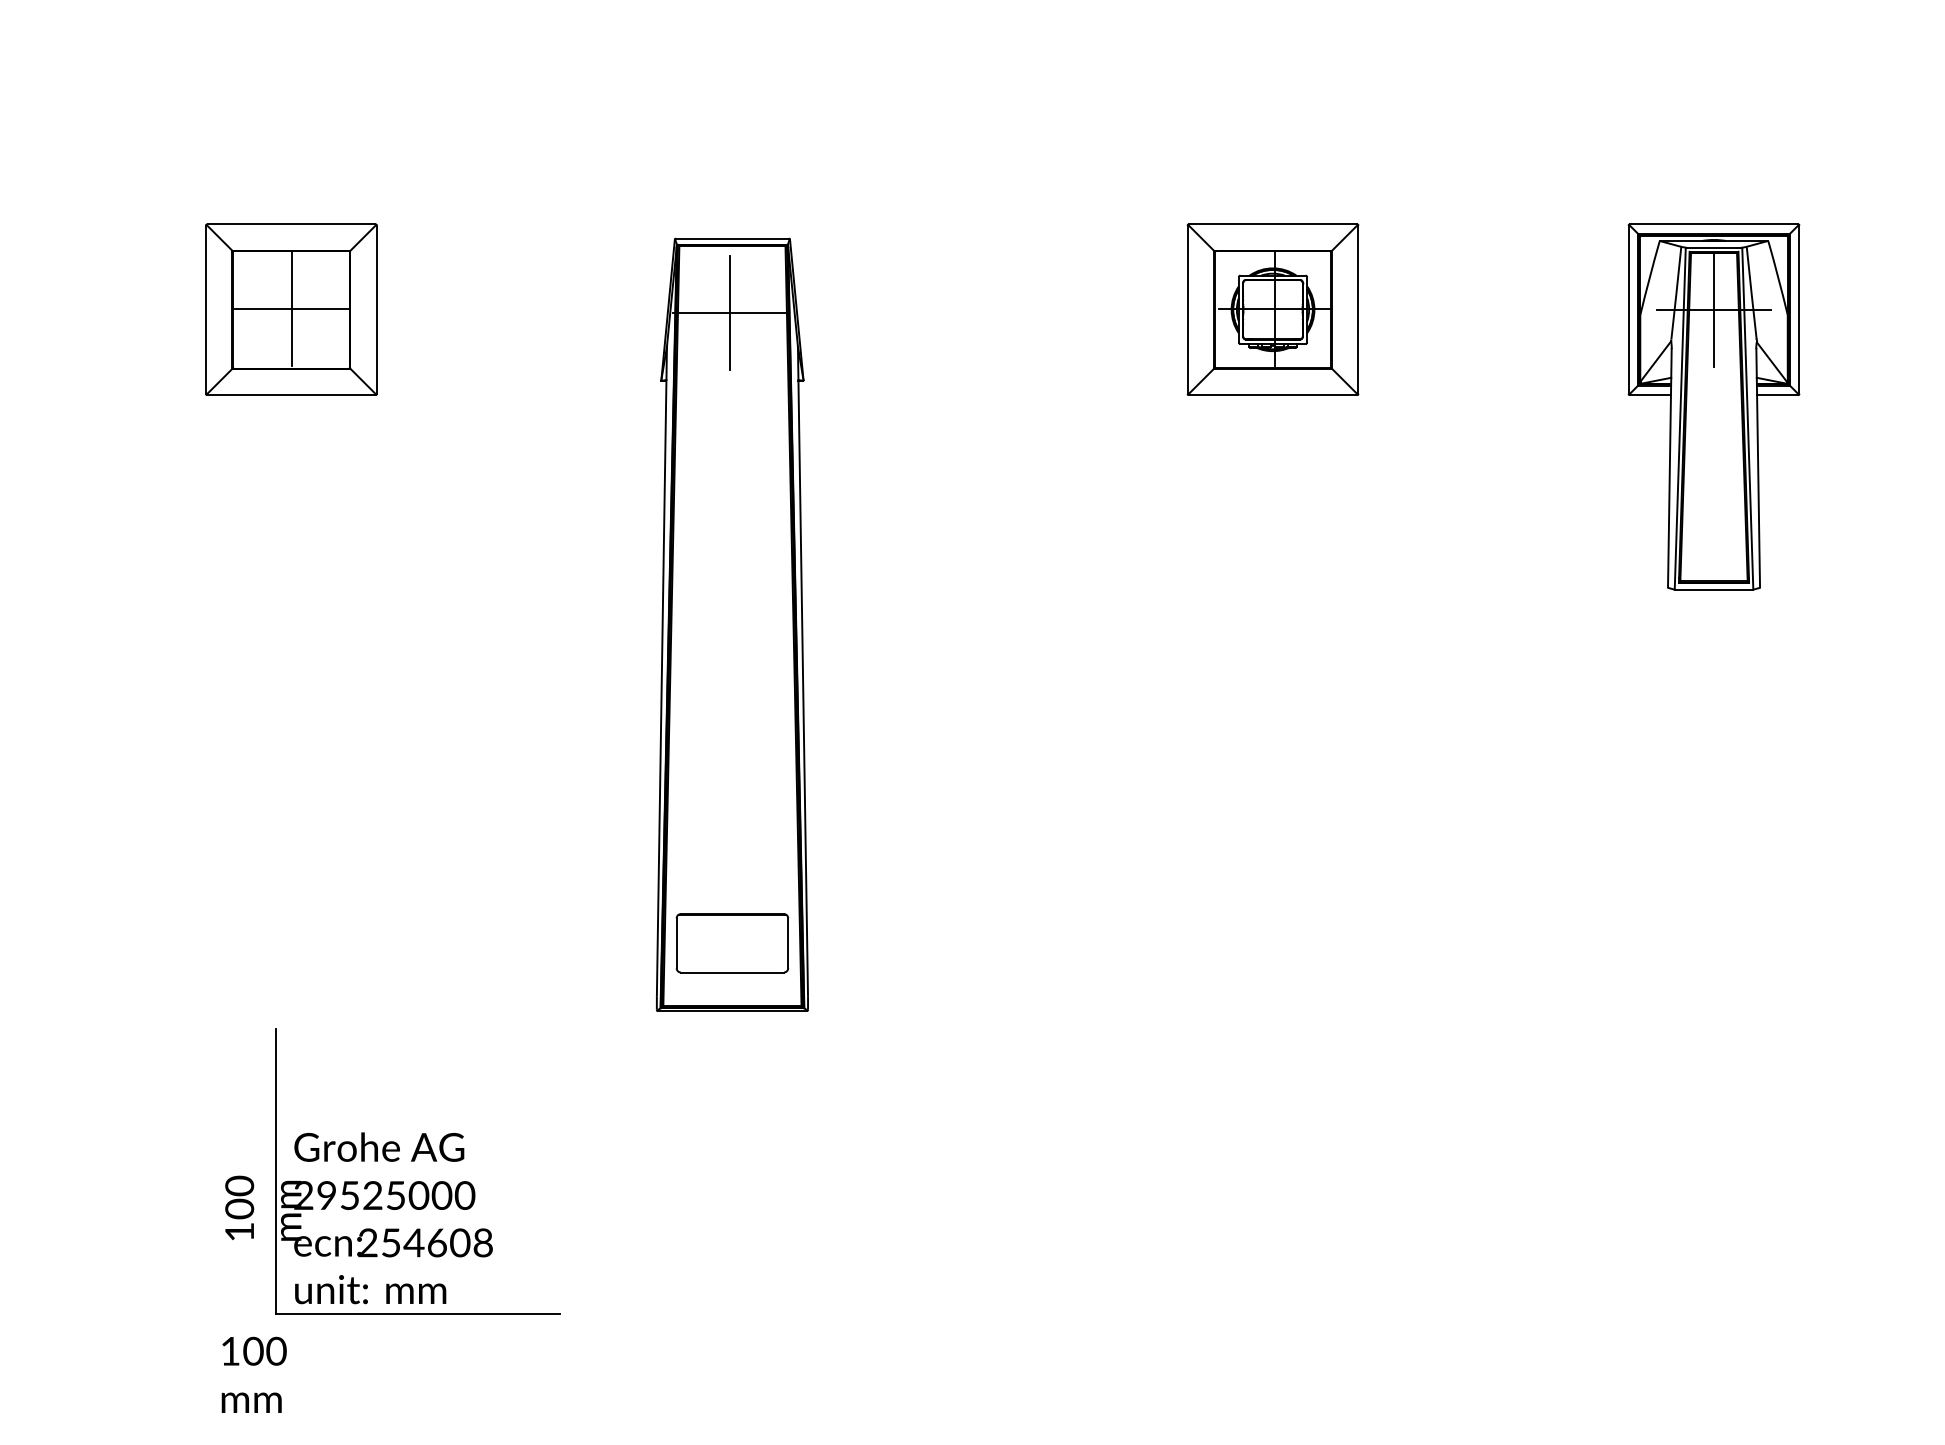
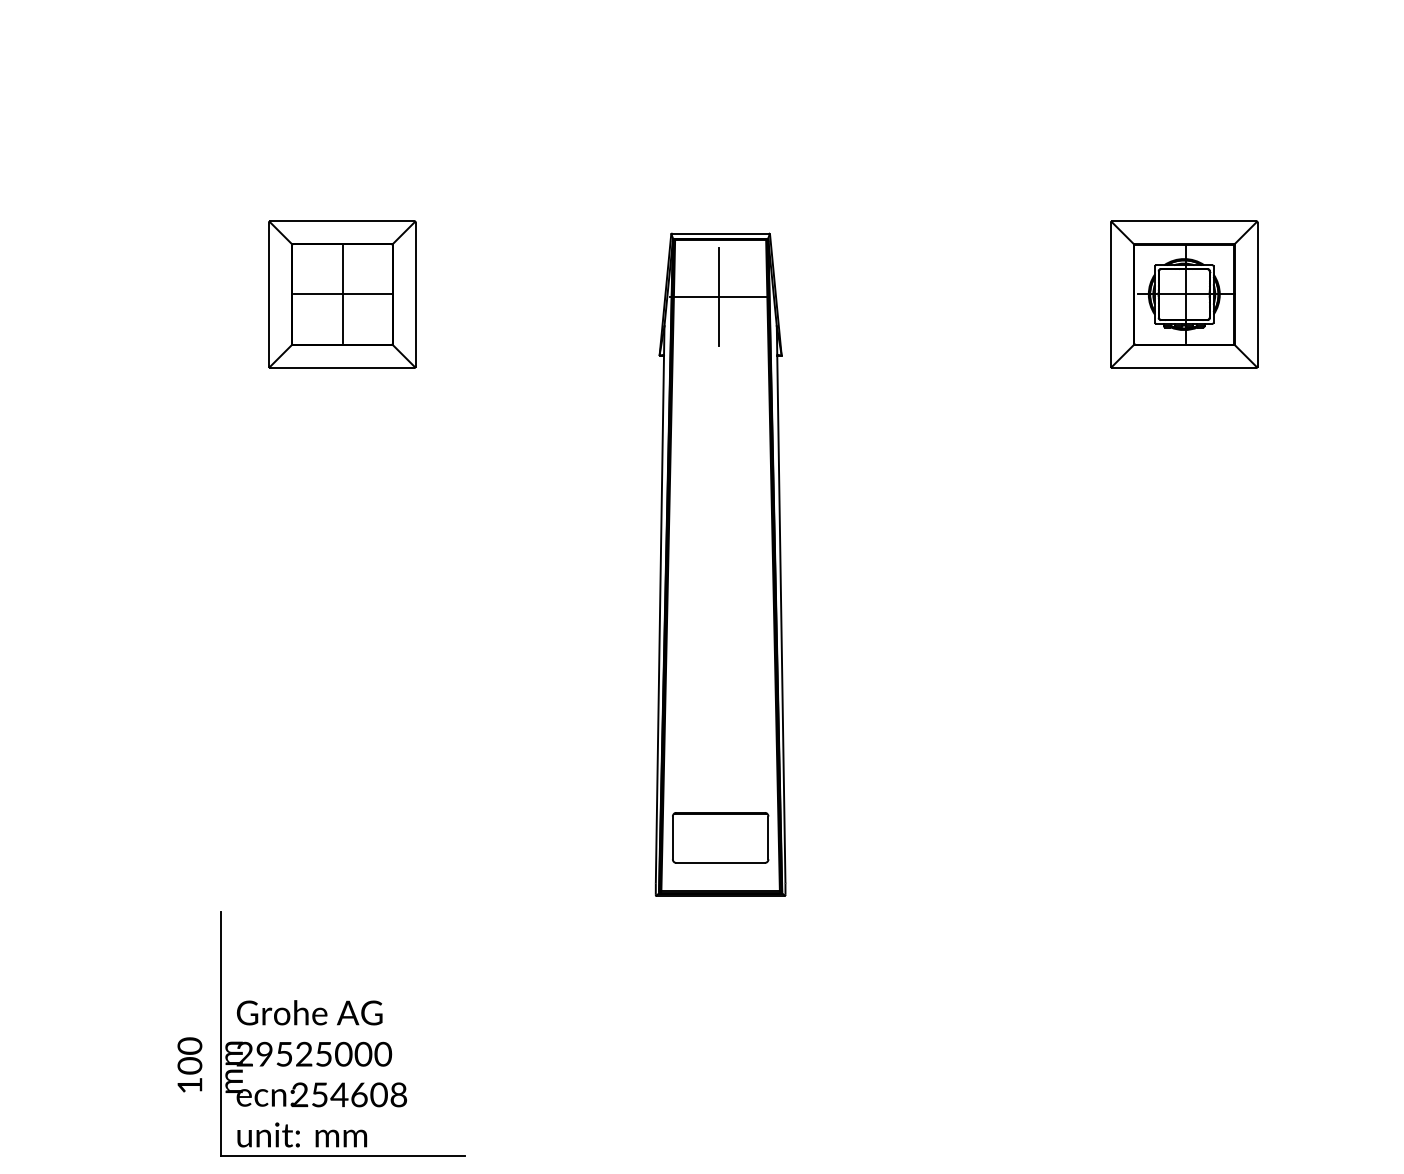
part: (392, 1161) -> (321, 1025), moved

